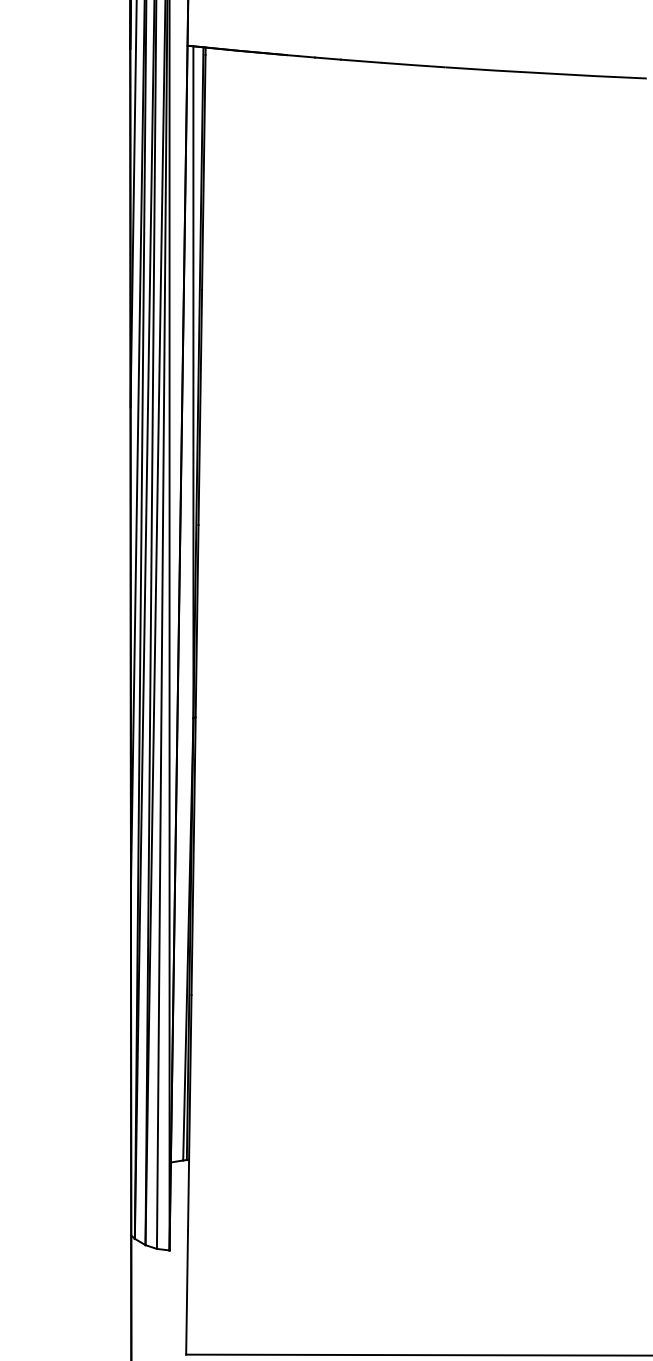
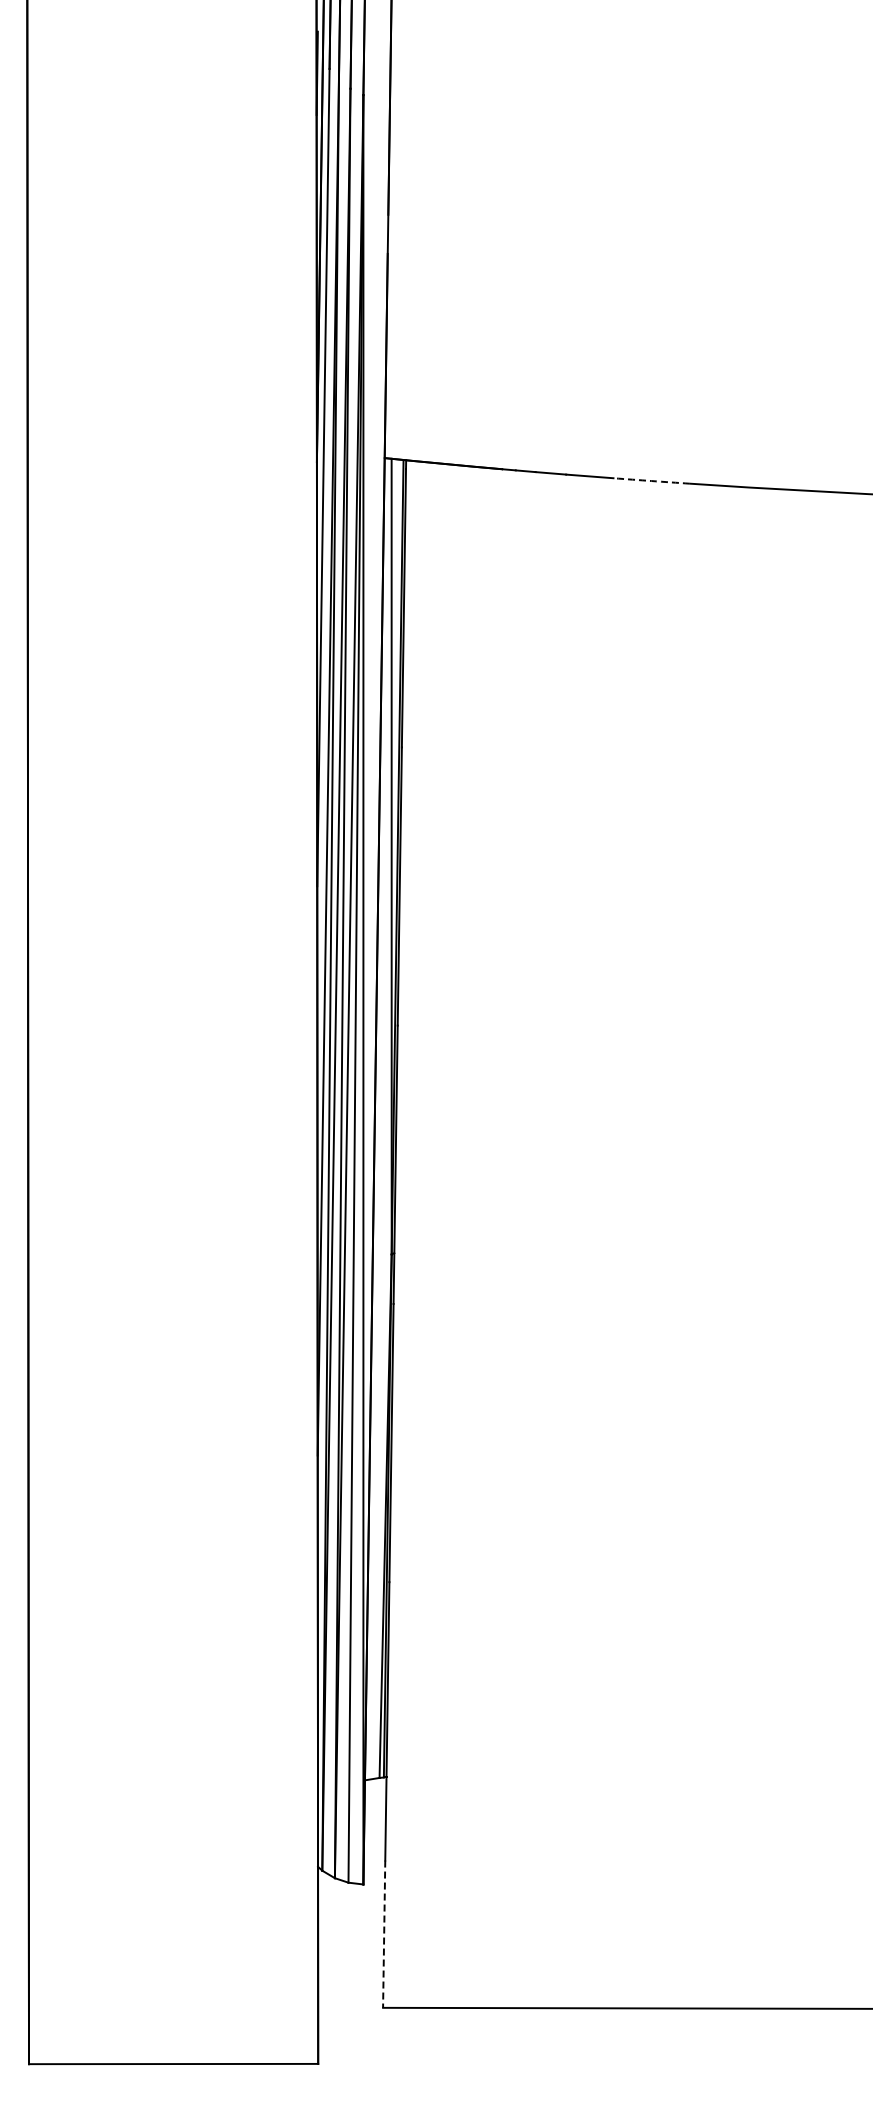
arc: (412, 65) -> (651, 481), solid -> dashed
line: (187, 1292) -> (384, 1934), solid -> dashed

